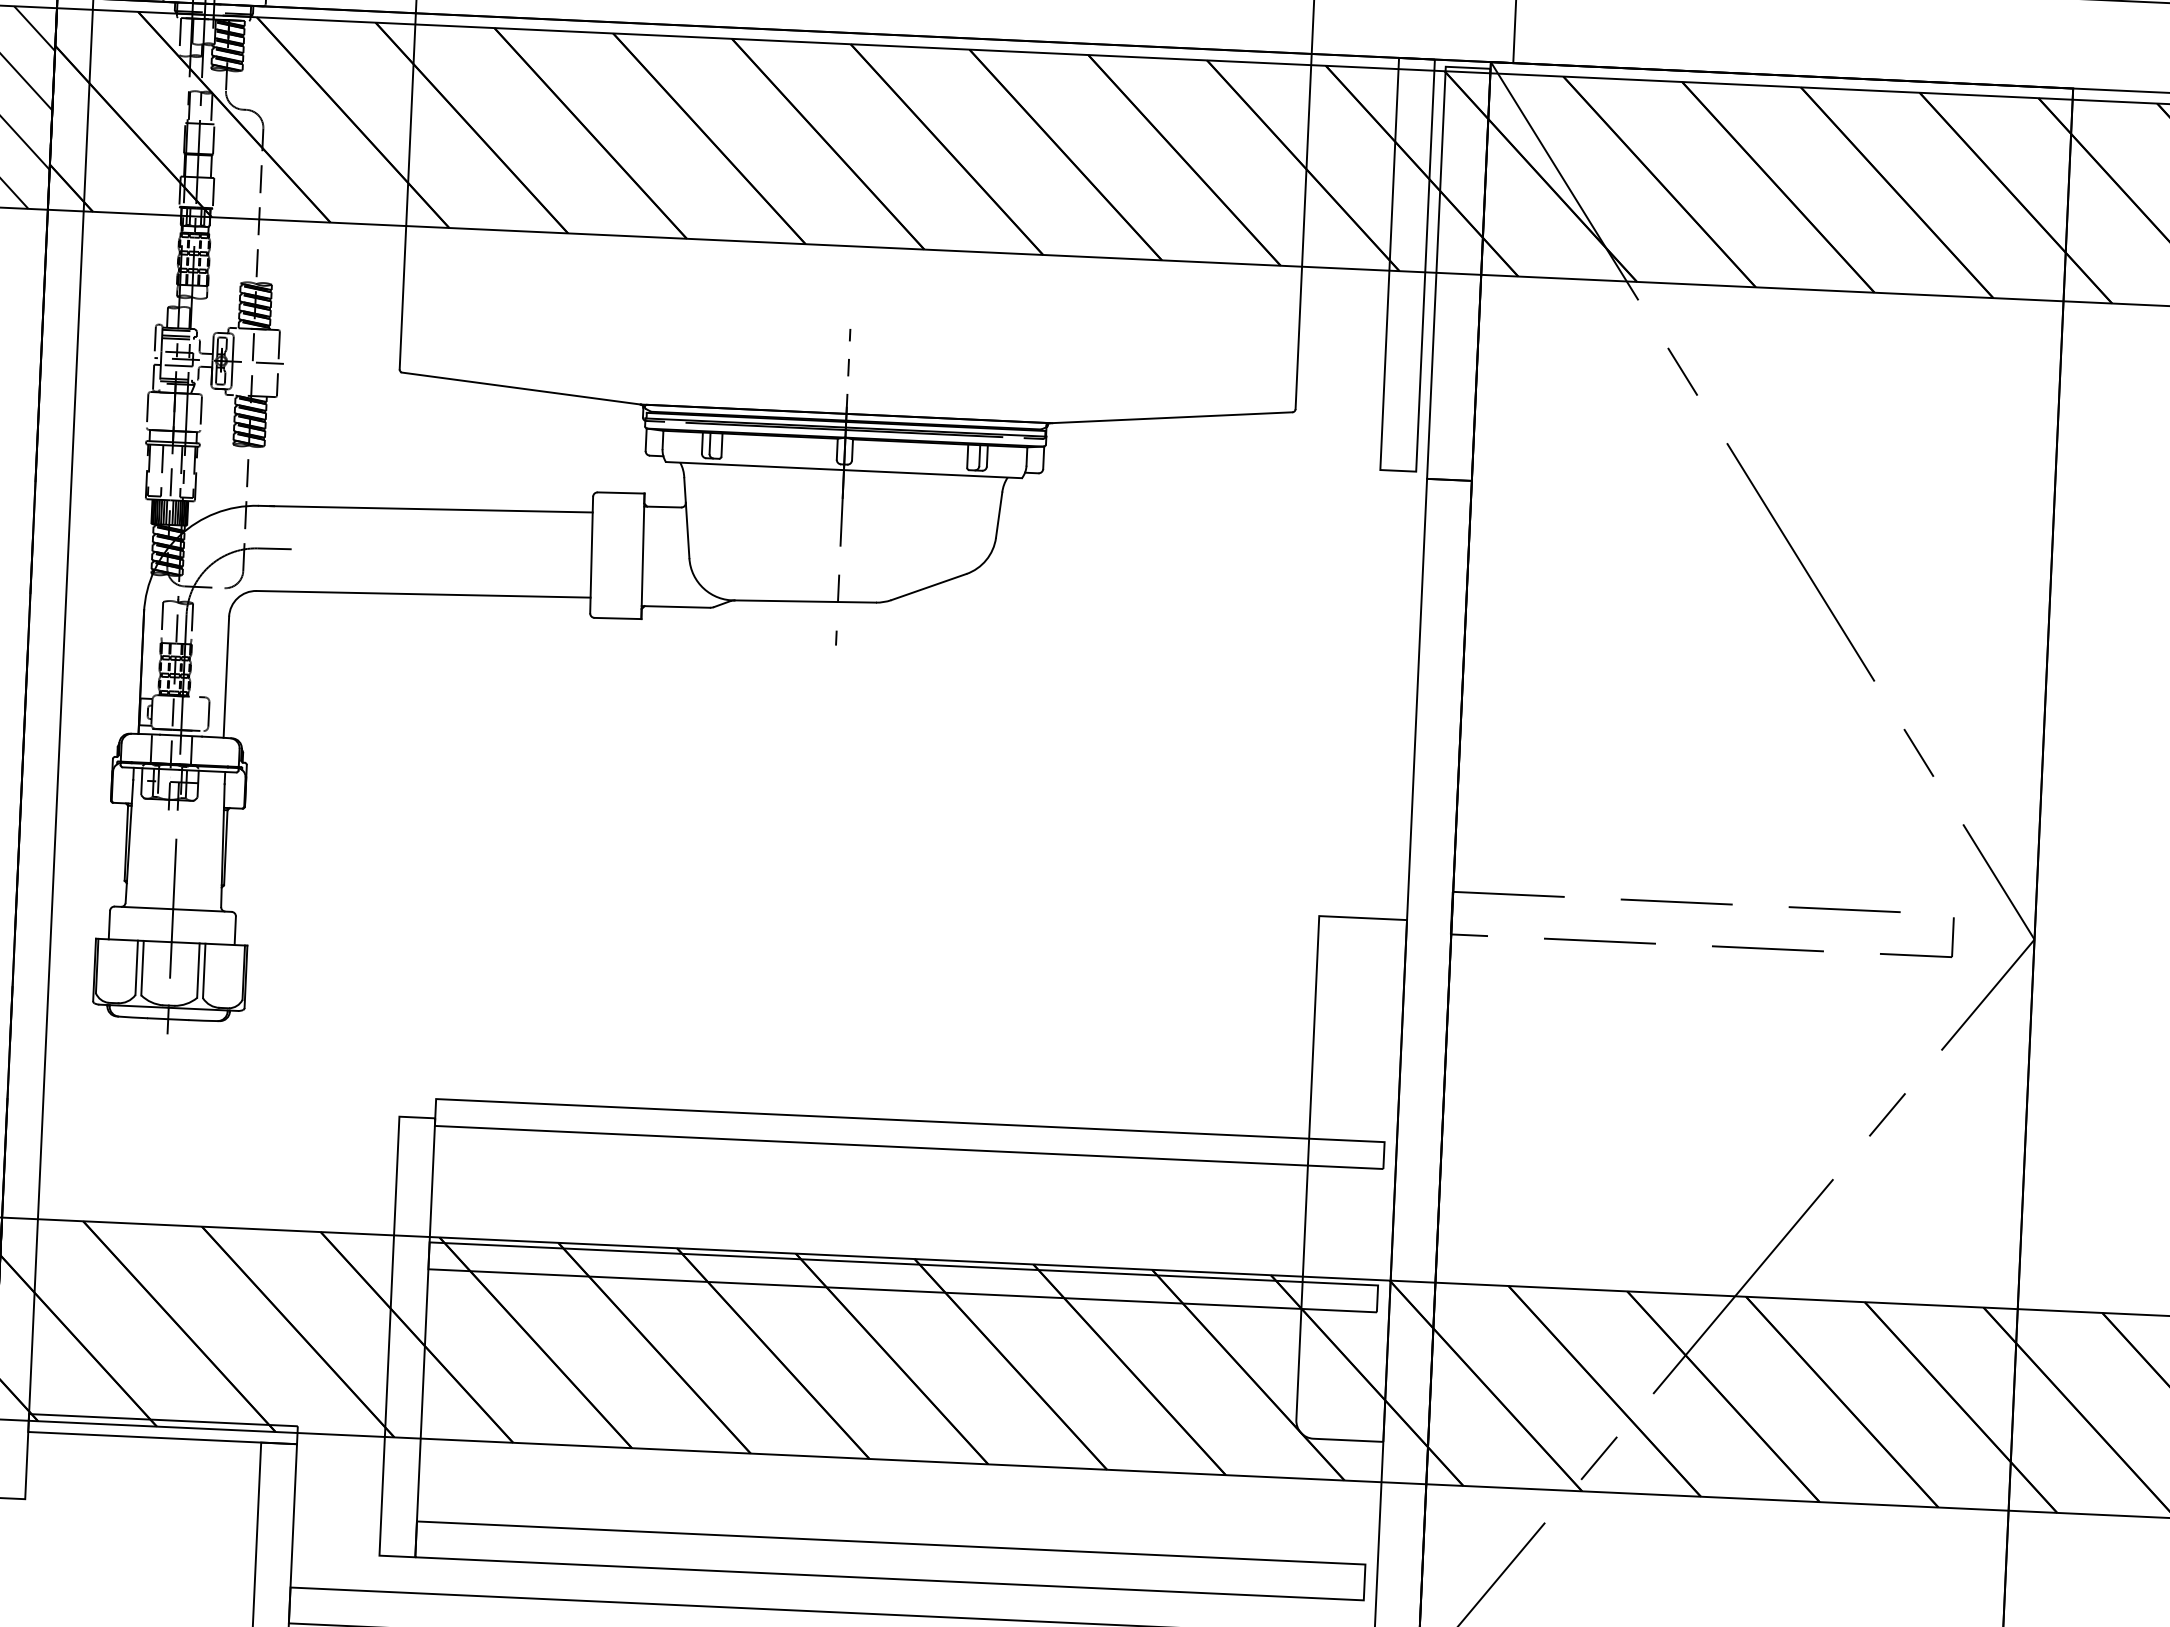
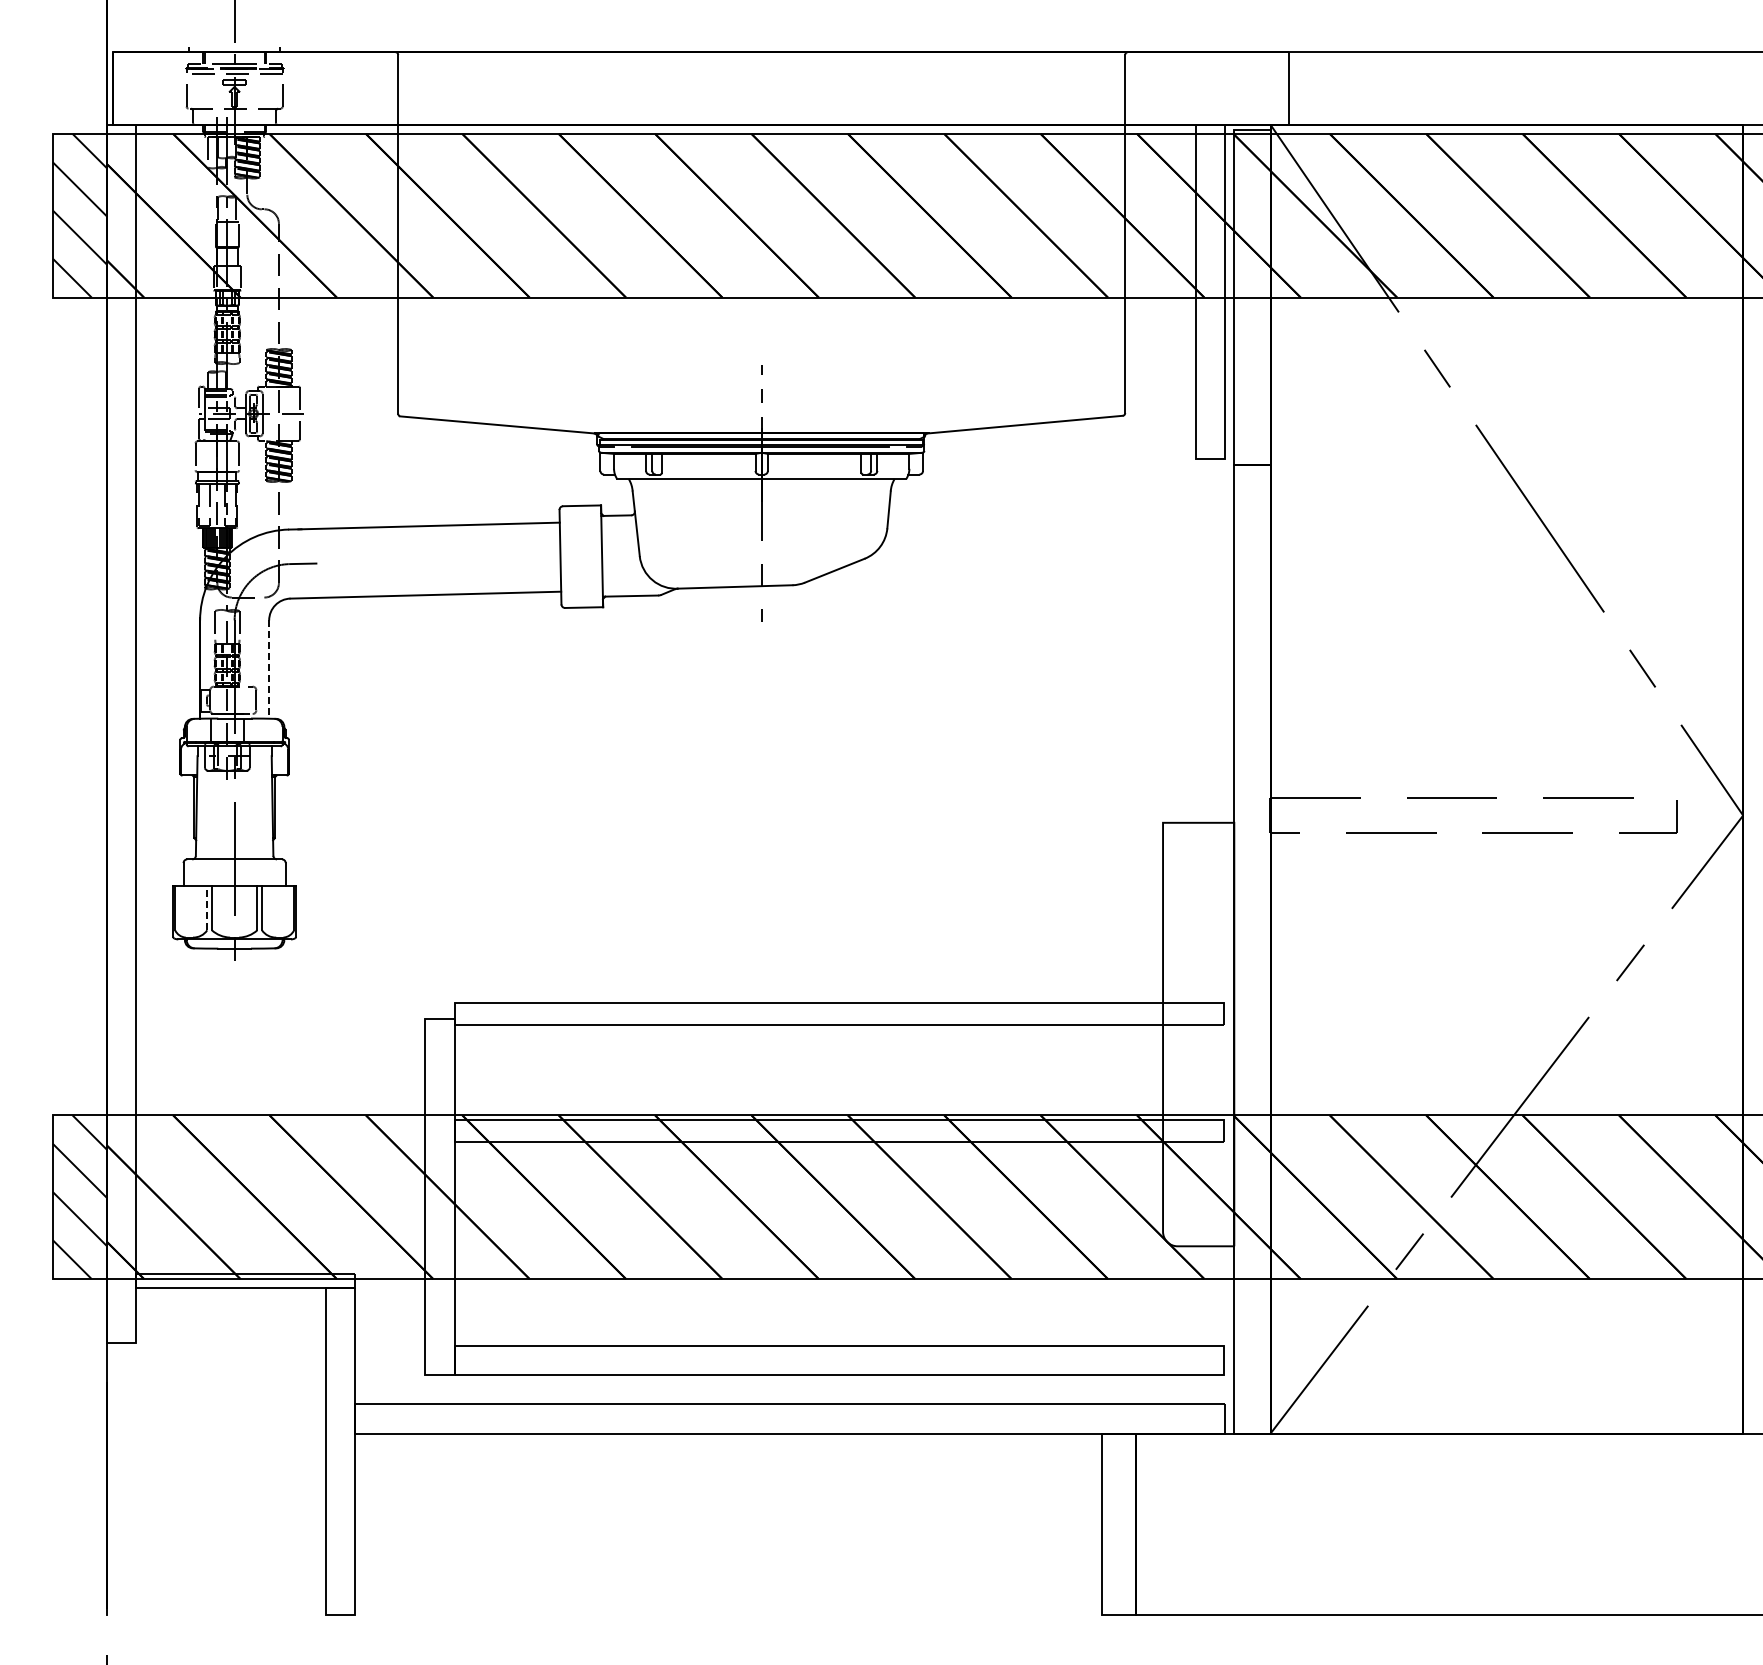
line: (226, 678) -> (269, 670), solid -> dashed
line: (137, 966) -> (207, 907), solid -> dashed

